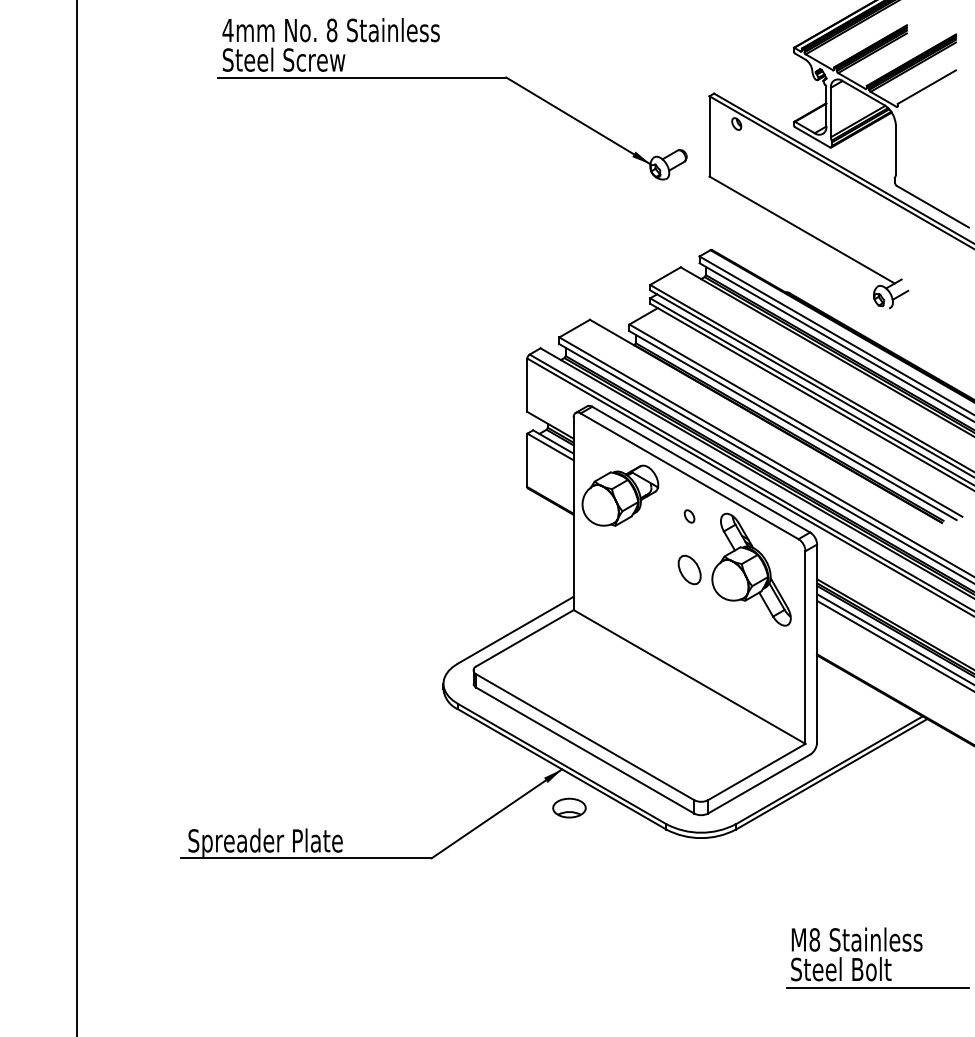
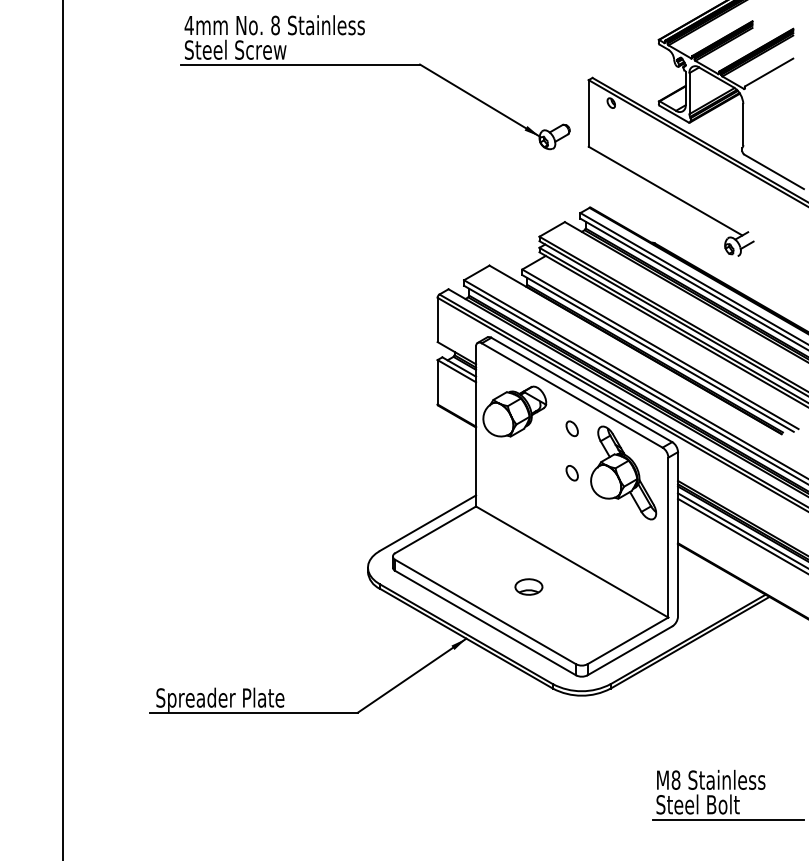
part: (689, 516) -> (572, 428), size x1.43
part: (689, 569) -> (572, 472), size x0.62
part: (569, 807) -> (528, 586), moved

